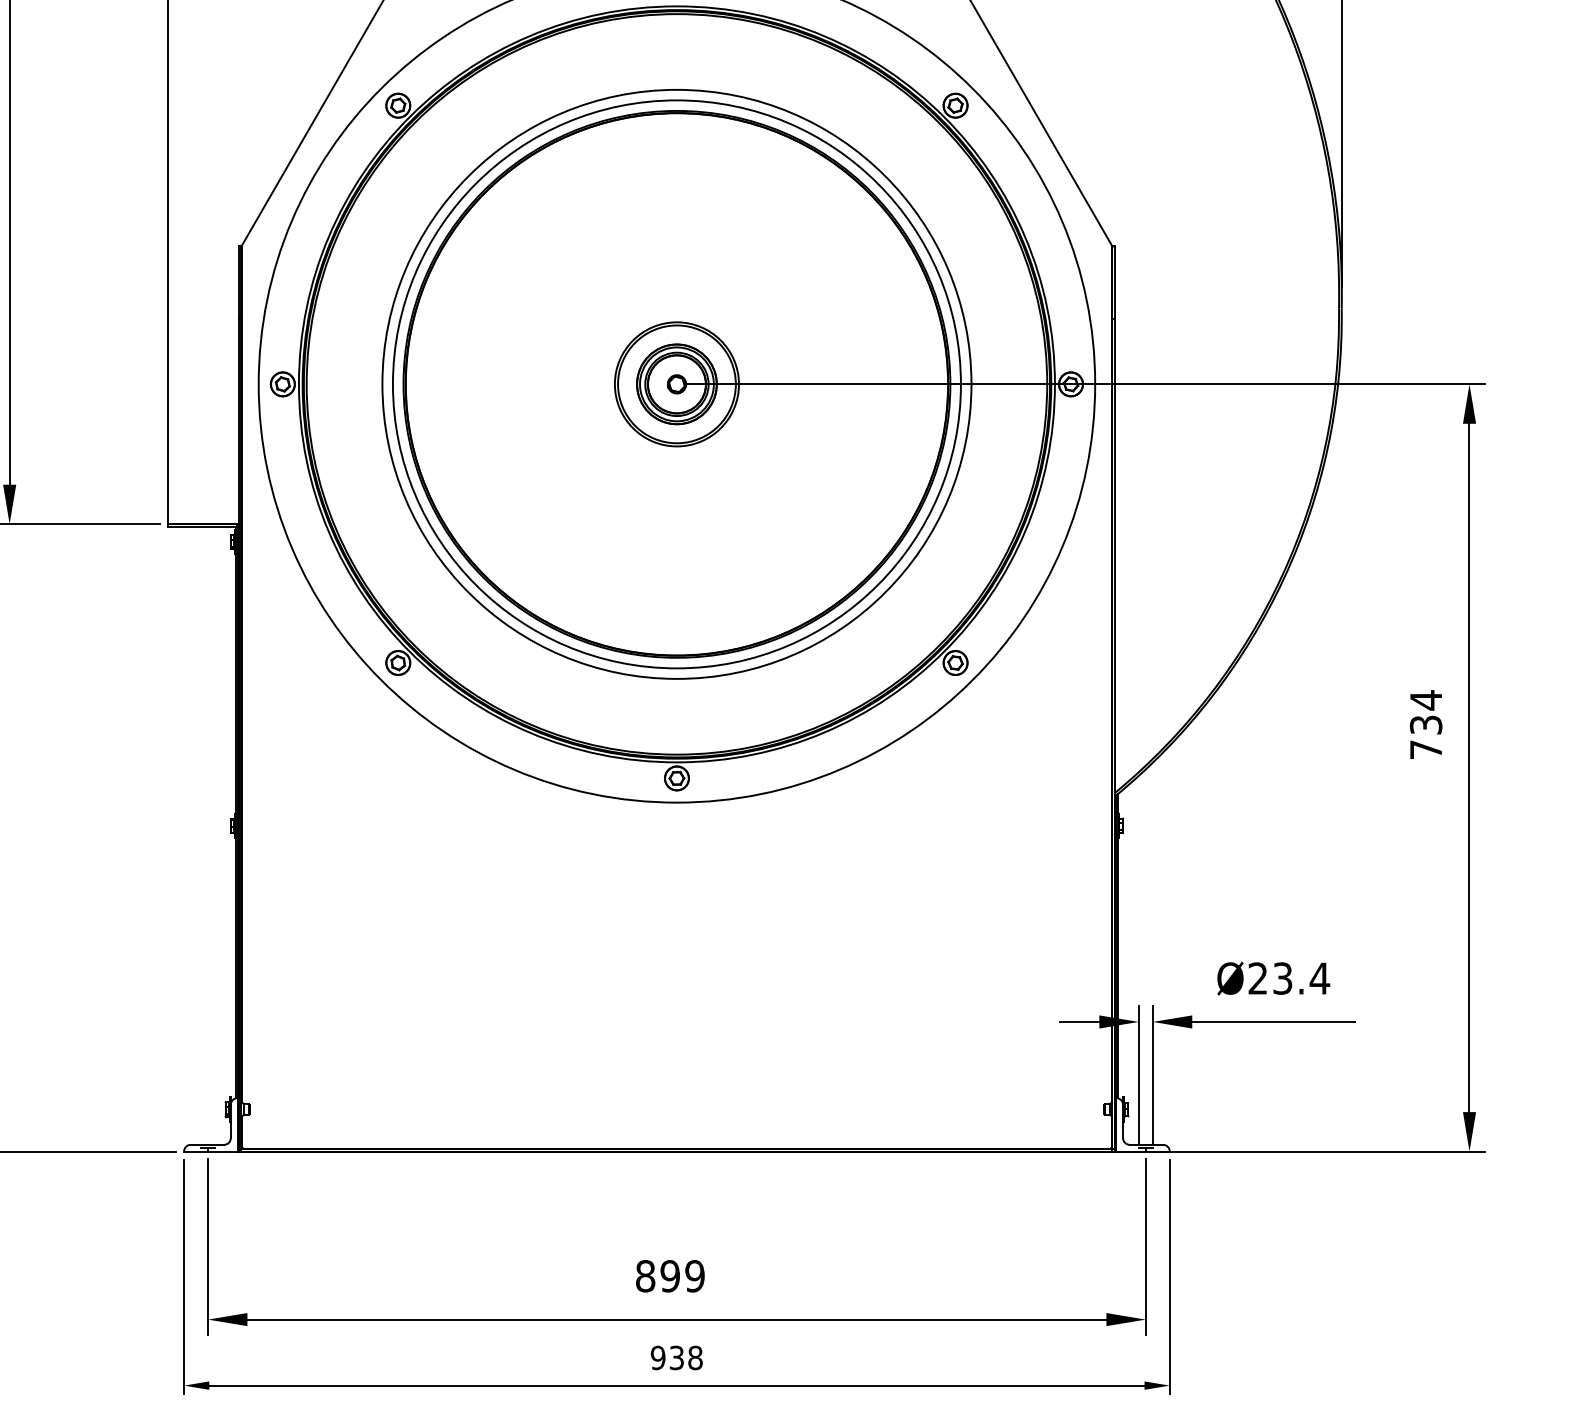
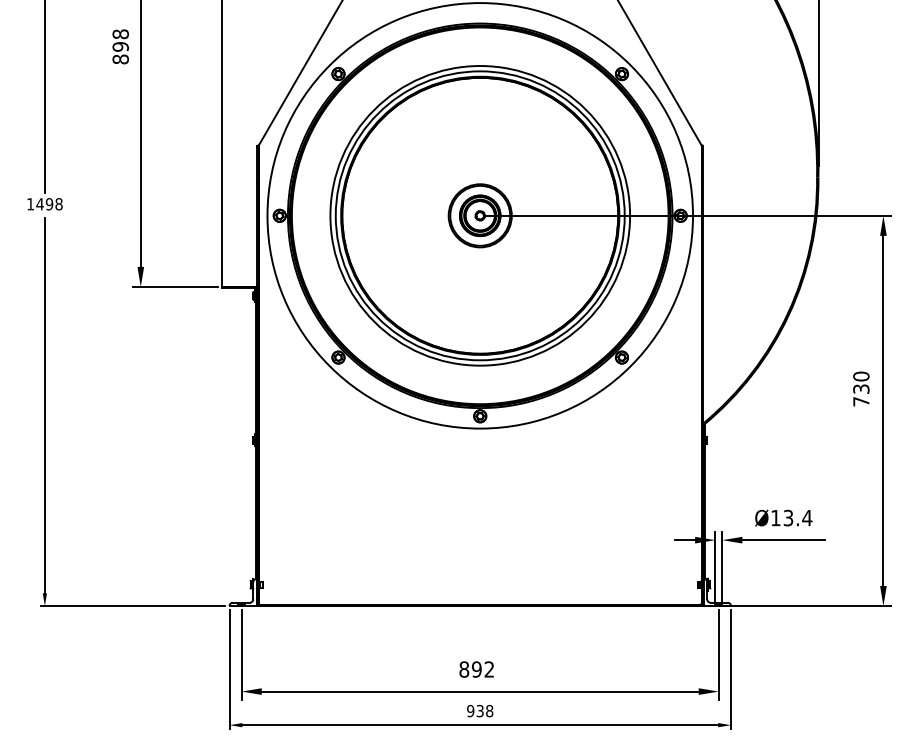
text: (1426, 700) -> (861, 376), 734 -> 730
text: (1257, 977) -> (775, 517), Ø23.4 -> Ø13.4
text: (695, 1276) -> (489, 669), 899 -> 892

